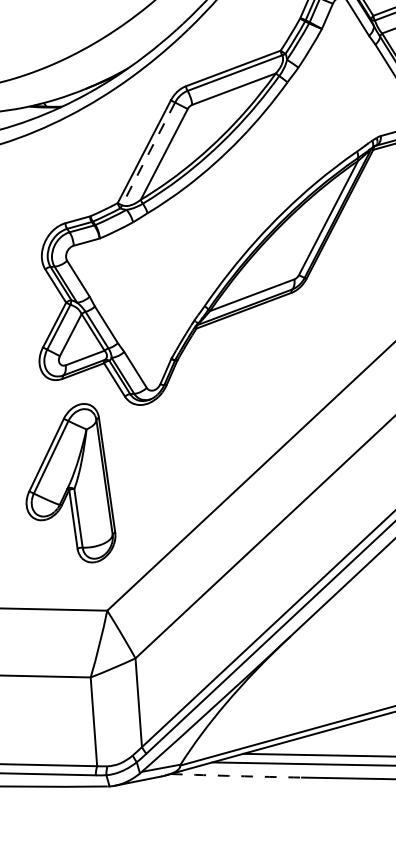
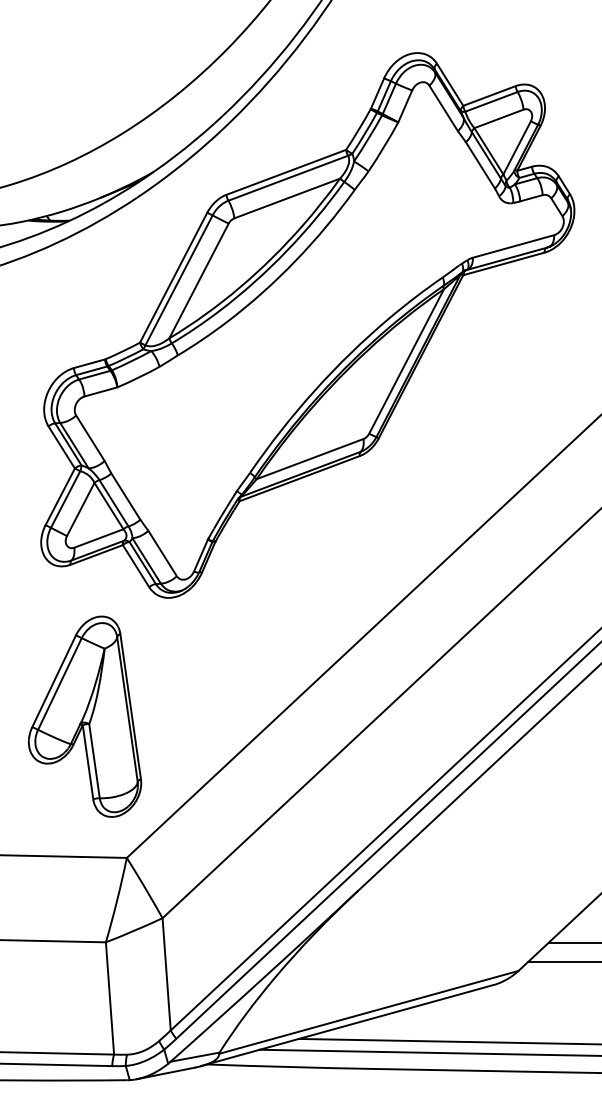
line: (148, 154) -> (178, 280), dashed -> solid
part: (70, 483) -> (84, 716), moved
arc: (236, 776) -> (290, 1067), dashed -> solid

